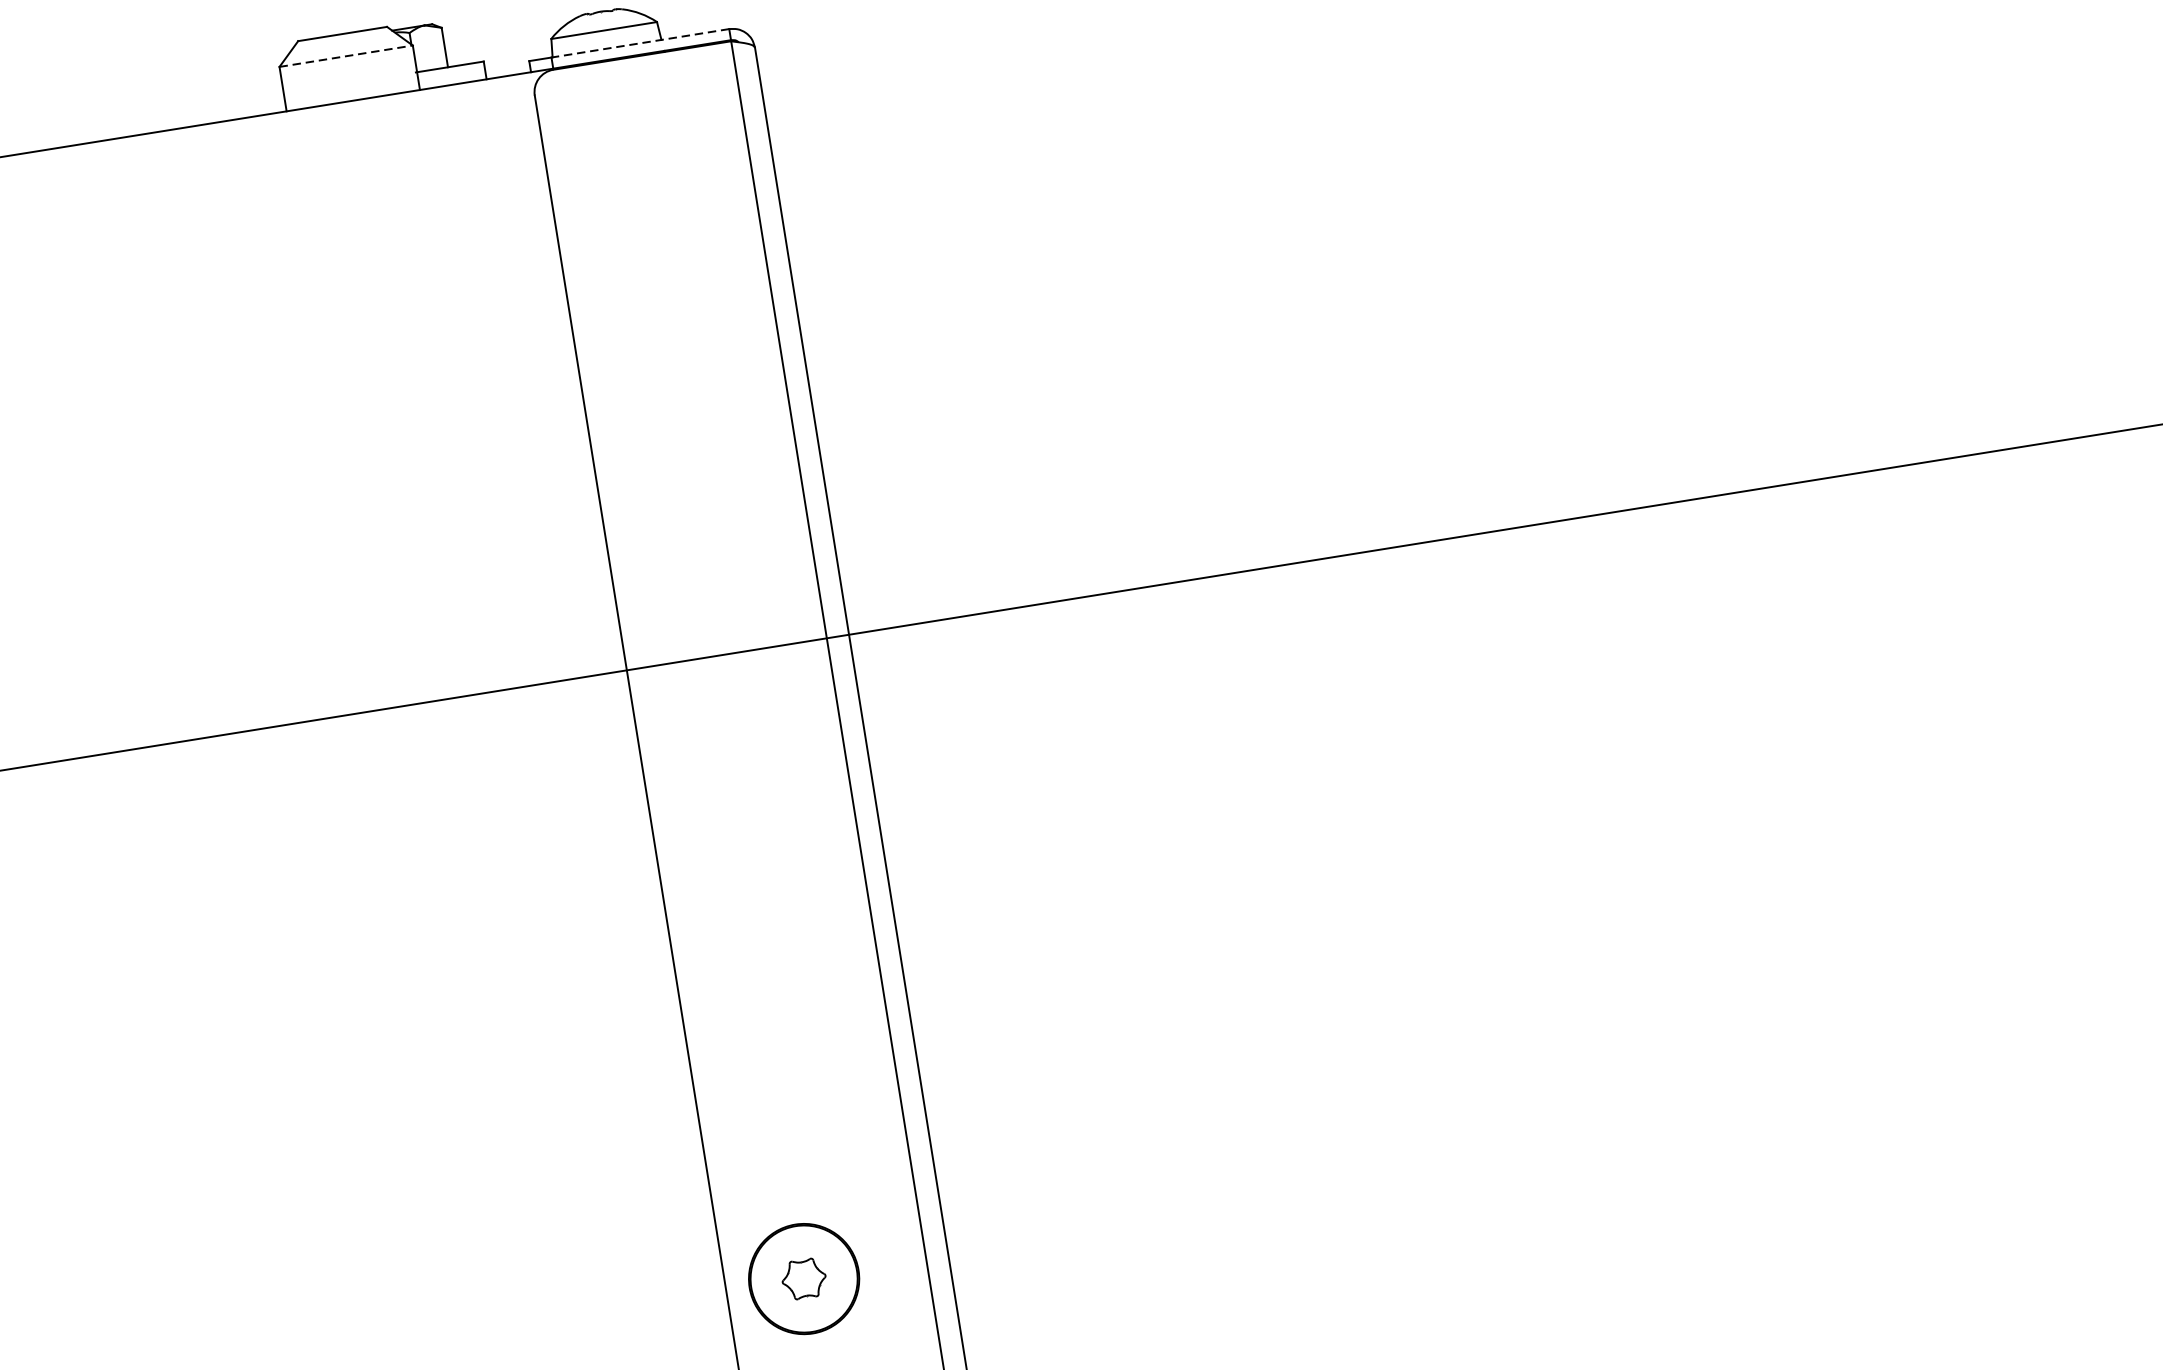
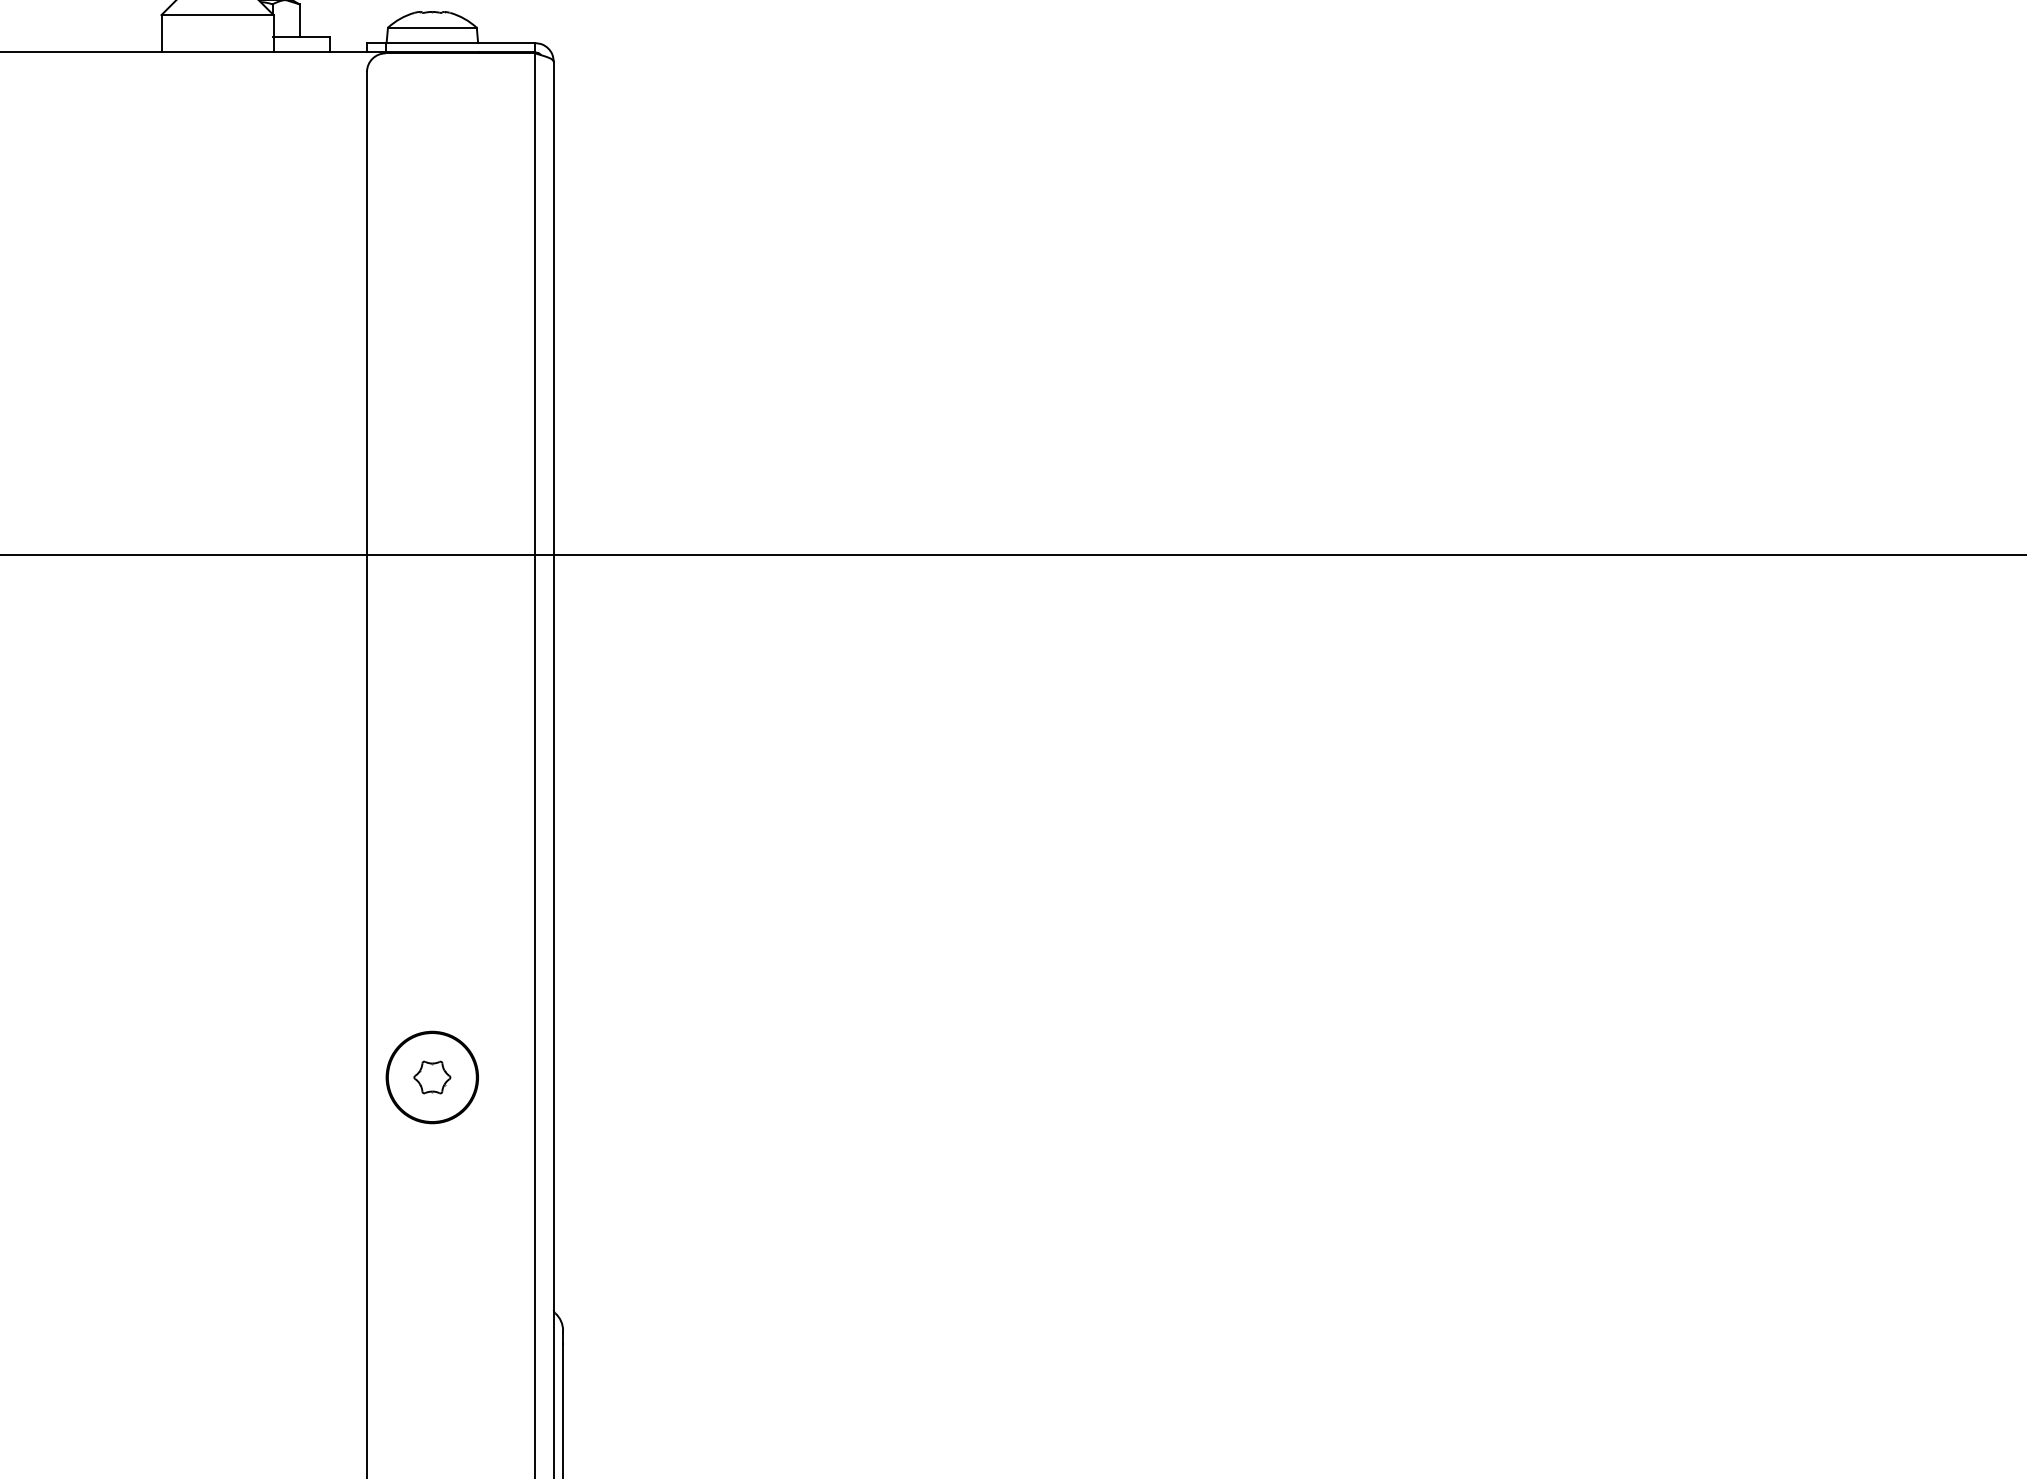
line: (640, 43) -> (460, 43), dashed -> solid
line: (347, 56) -> (218, 15), dashed -> solid

